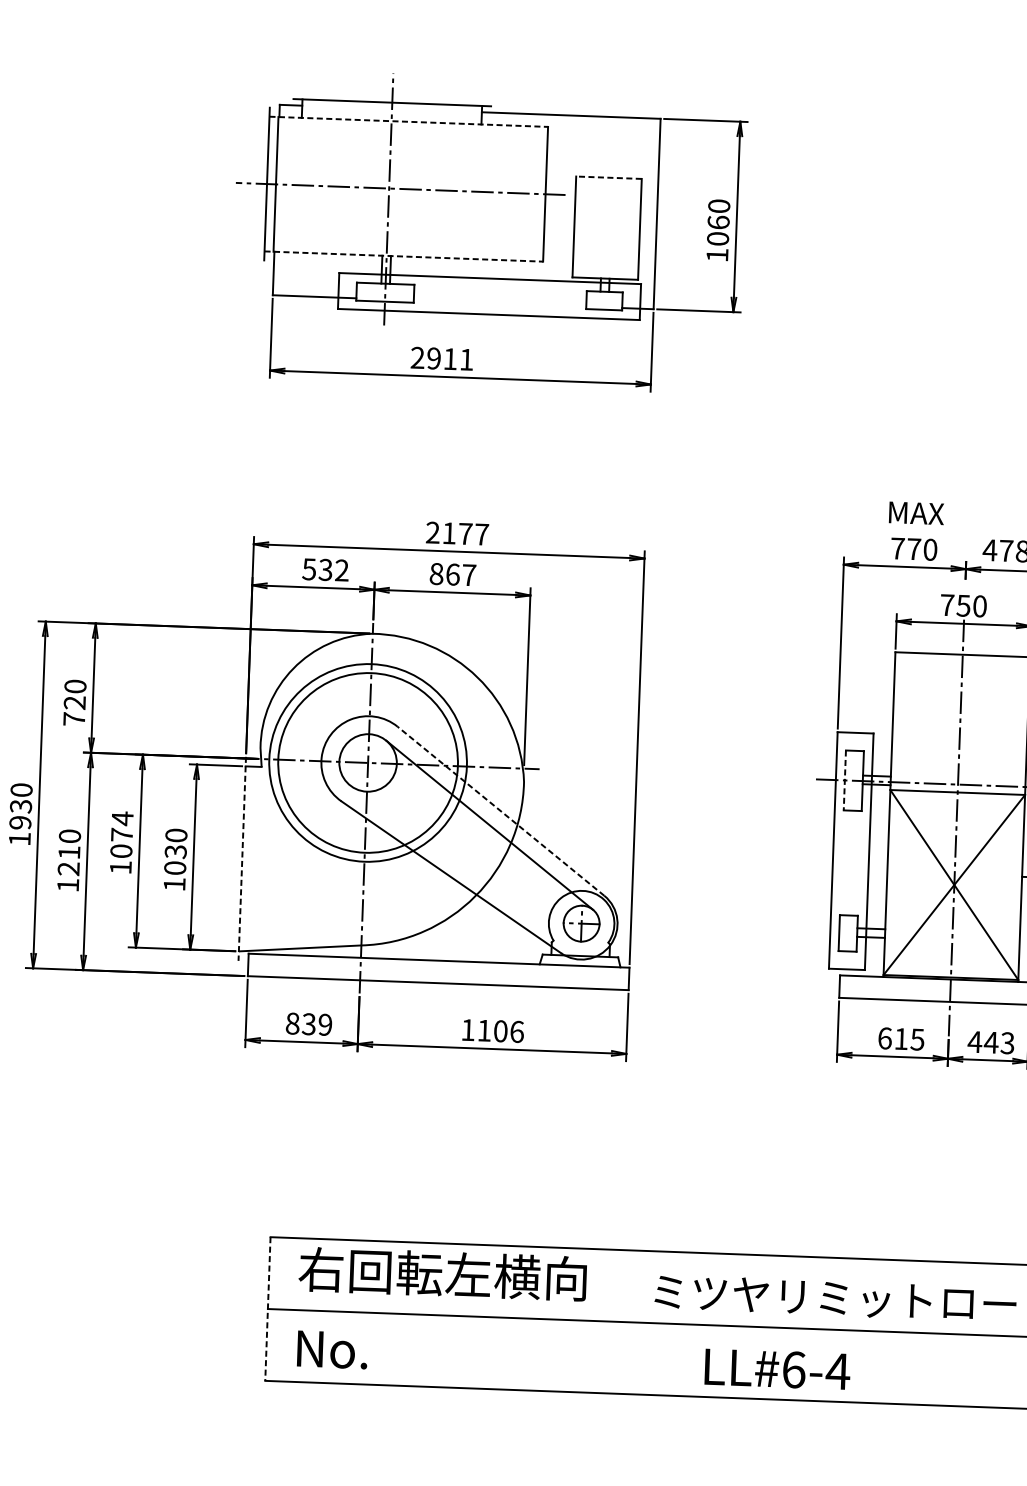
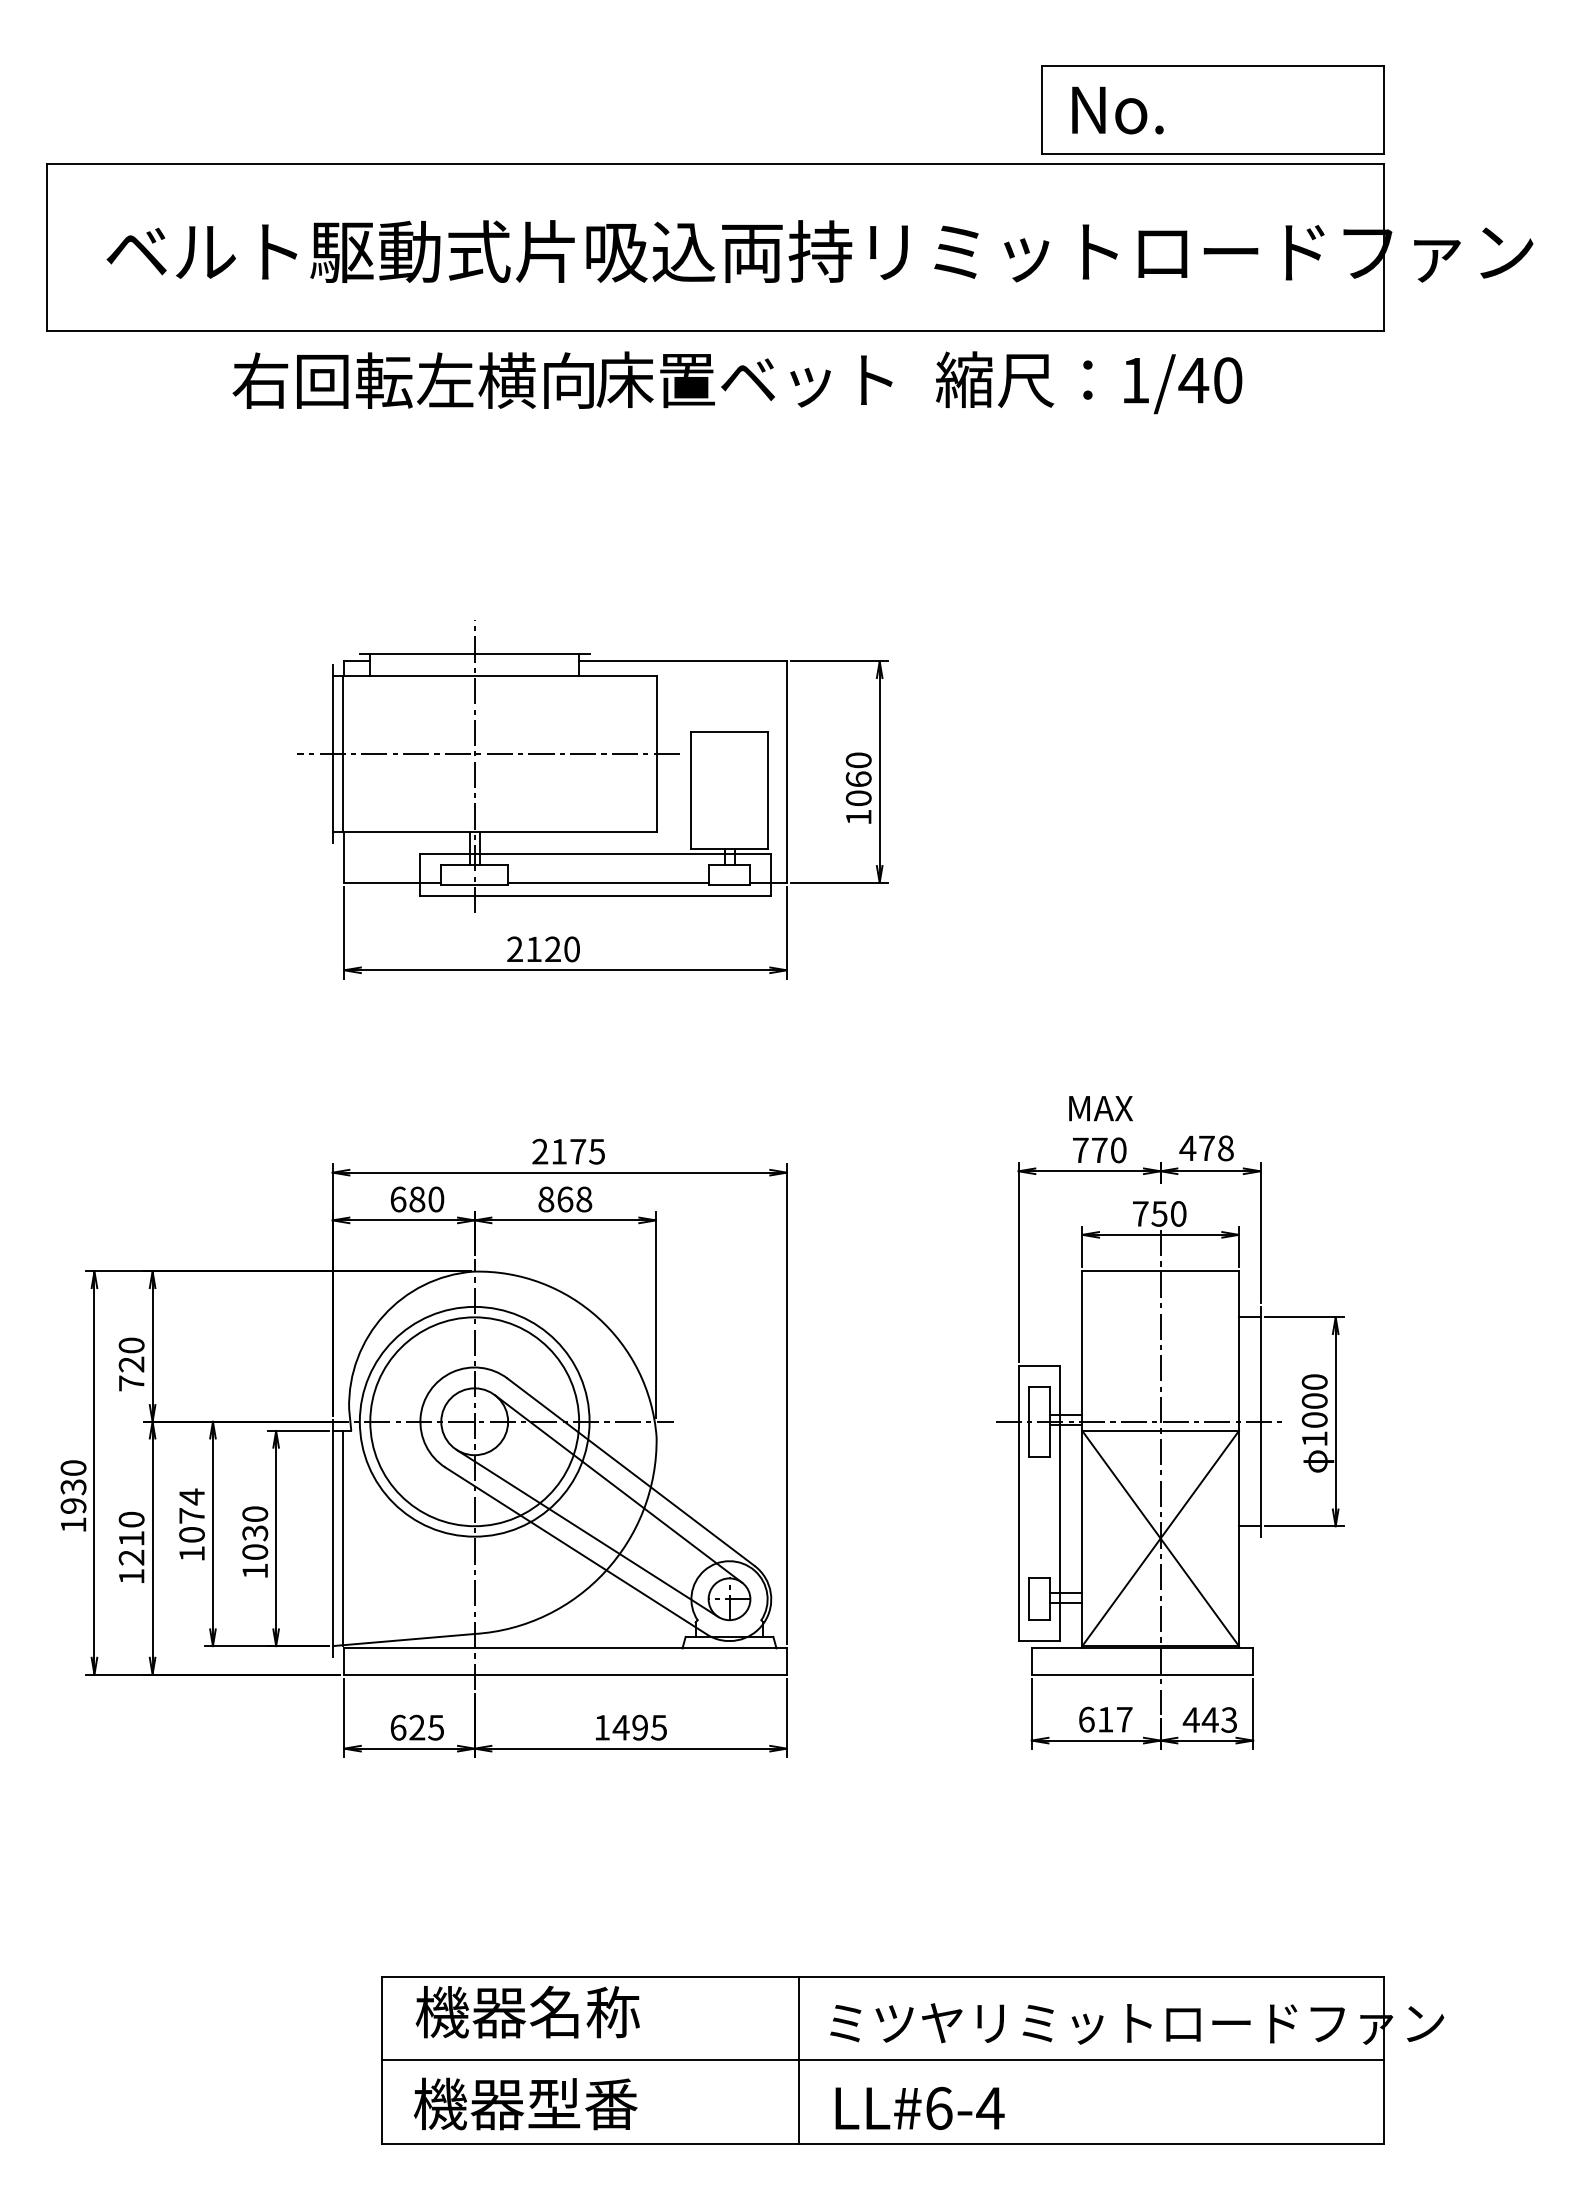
line: (408, 121) -> (494, 675), dashed -> solid
line: (608, 177) -> (729, 731), dashed -> solid
line: (403, 256) -> (494, 832), dashed -> solid
line: (500, 303) -> (608, 882), added
text: (449, 359) -> (552, 949), 2911 -> 2120
text: (482, 534) -> (597, 1151), 2177 -> 2175
text: (325, 569) -> (417, 1199), 532 -> 680
text: (469, 575) -> (584, 1199), 867 -> 868
line: (845, 780) -> (1029, 1421), dashed -> solid
line: (500, 810) -> (630, 1471), dashed -> solid
line: (242, 858) -> (332, 1538), dashed -> solid
line: (251, 859) -> (343, 1538), added
line: (461, 861) -> (587, 1532), added
text: (308, 1024) -> (416, 1727), 839 -> 625
text: (500, 1031) -> (639, 1727), 1106 -> 1495
text: (917, 1039) -> (1124, 1719), 615 -> 617
text: (443, 1273) -> (583, 2011), 右回転左横向 -> 機器名称
line: (267, 1309) -> (381, 2060), dashed -> solid
line: (627, 1321) -> (799, 2059), added
text: (390, 1350) -> (525, 2103), No. -> 機器型番
text: (777, 1368) -> (919, 2107), moved

